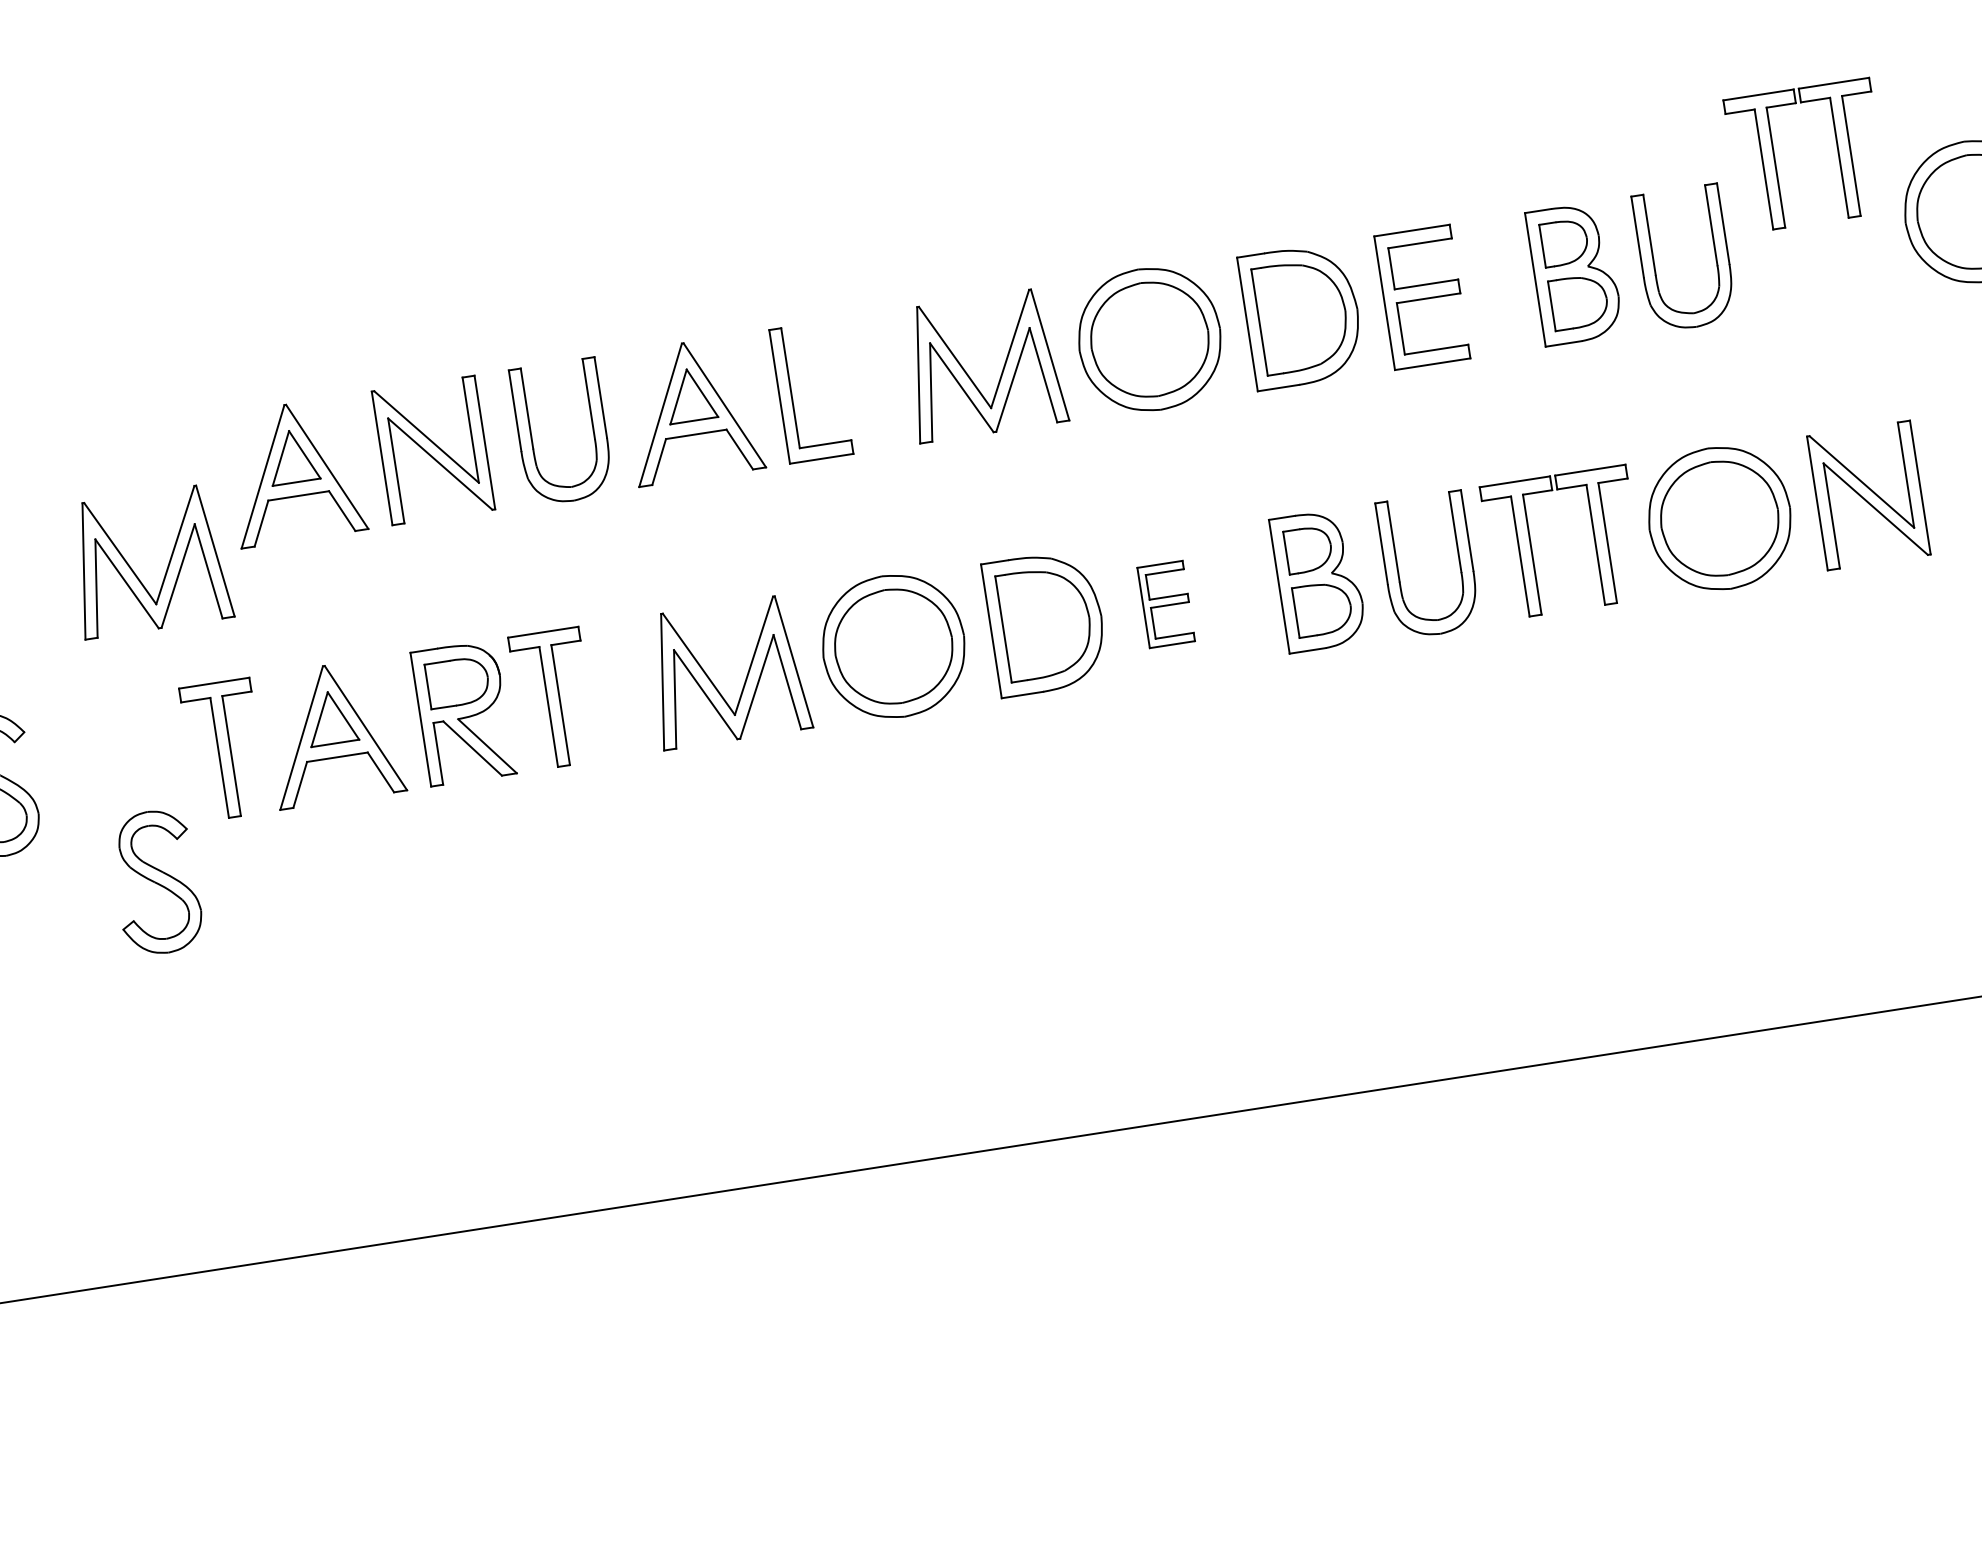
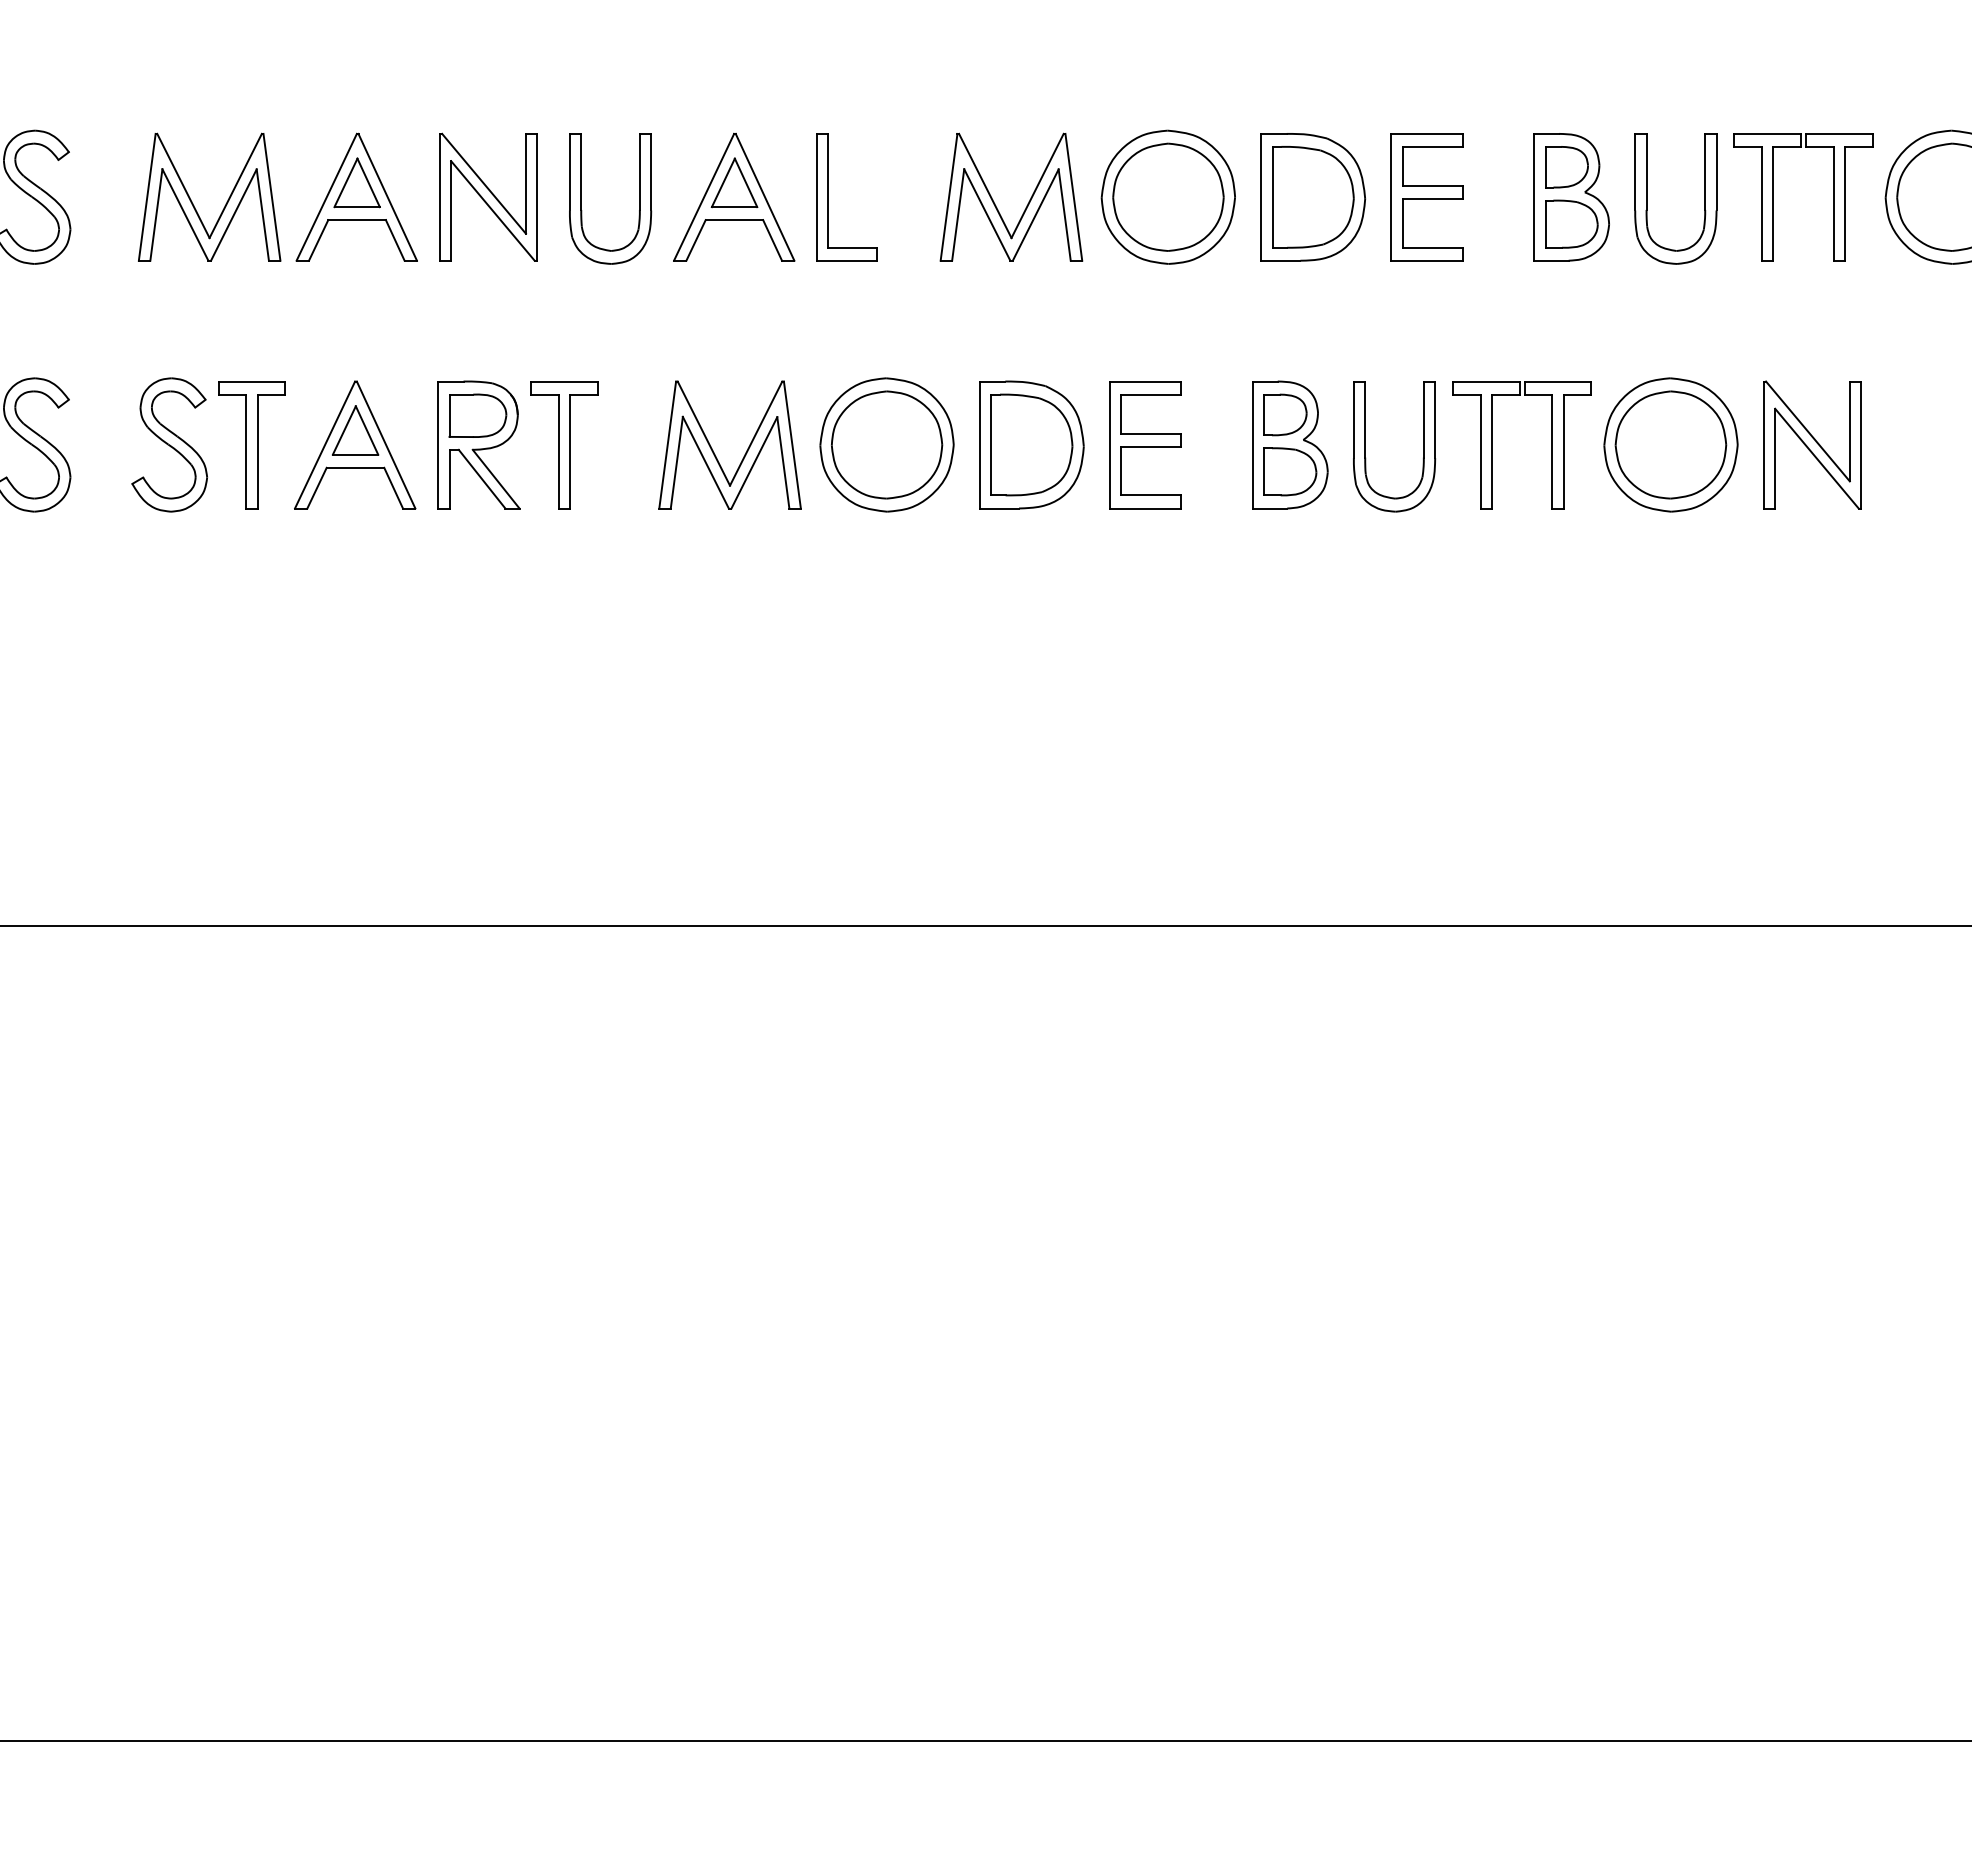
part: (1775, 161) -> (1773, 197), moved
part: (133, 570) -> (193, 203), moved
part: (1166, 604) -> (1145, 445), size x1.67
part: (156, 882) -> (169, 444), moved

